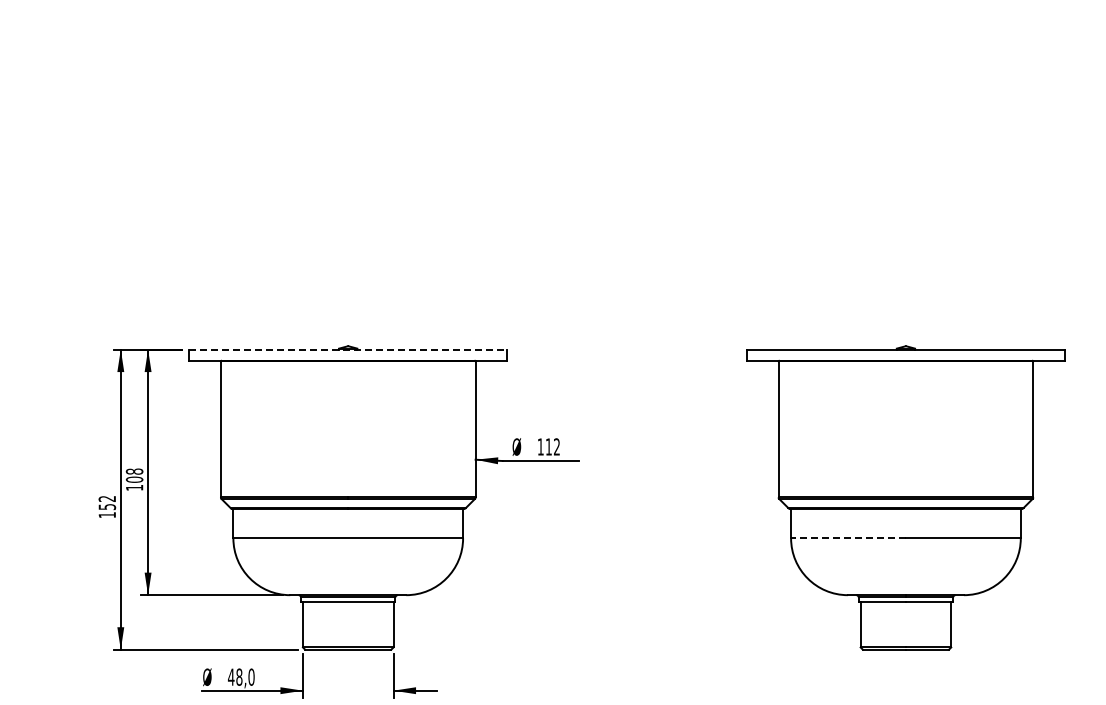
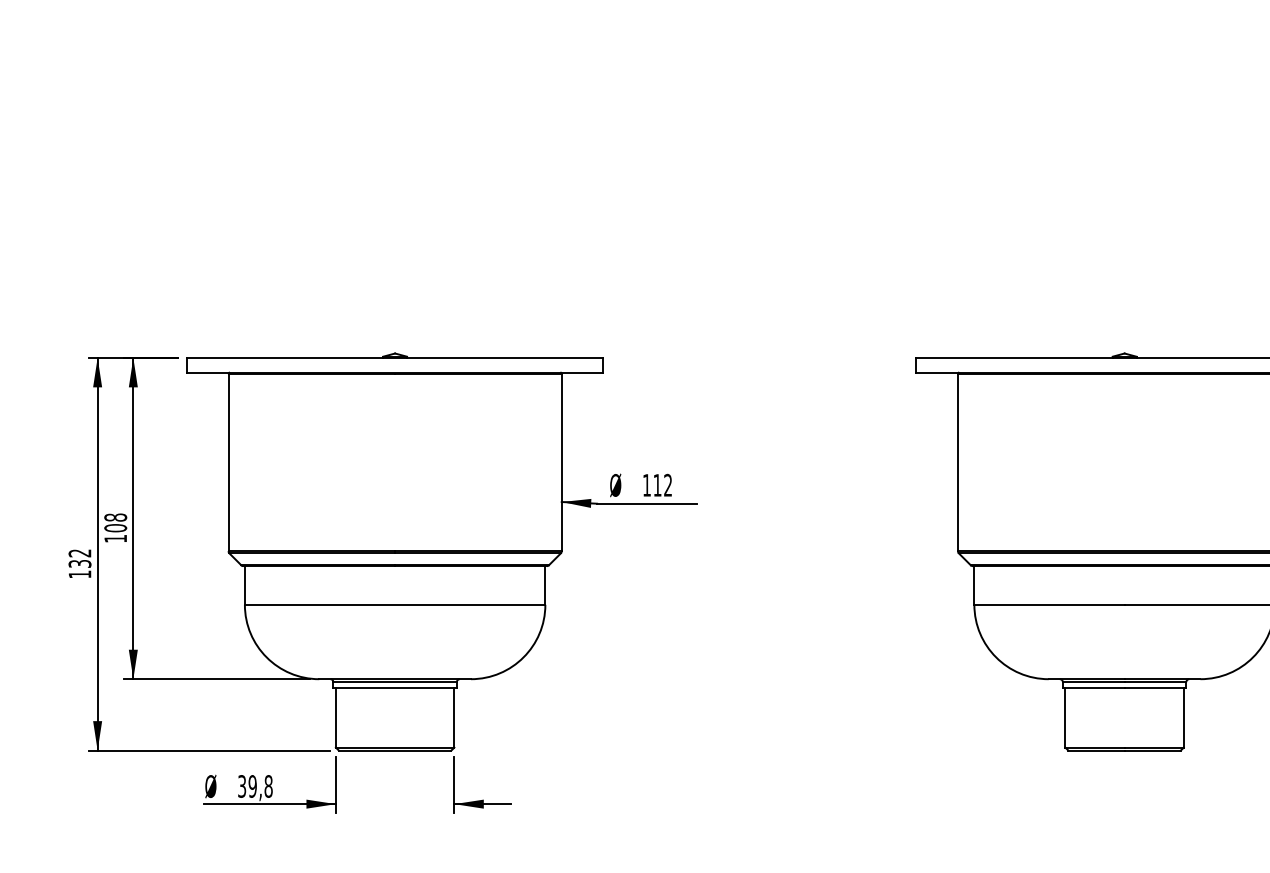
line: (348, 349) -> (395, 357), dashed -> solid
text: (106, 506) -> (78, 563), 152 -> 132
line: (848, 538) -> (1049, 605), dashed -> solid
text: (240, 676) -> (254, 785), 48,0 -> 39,8

